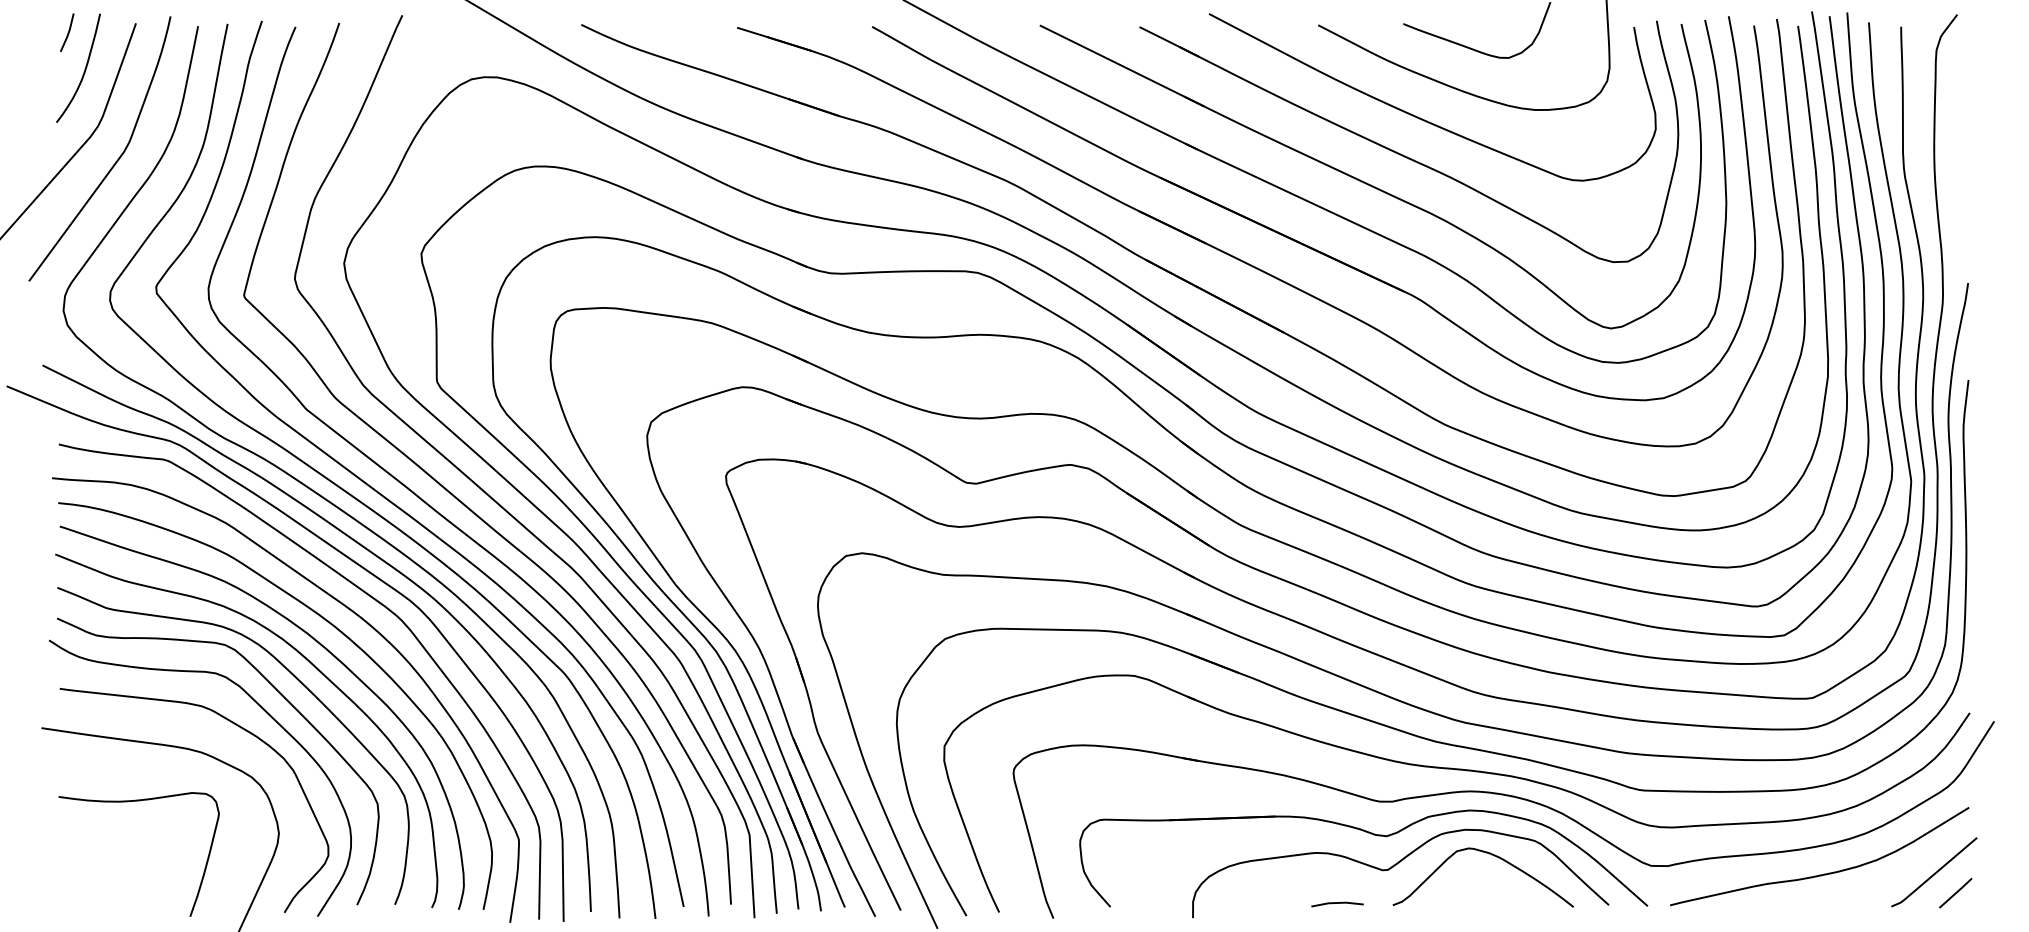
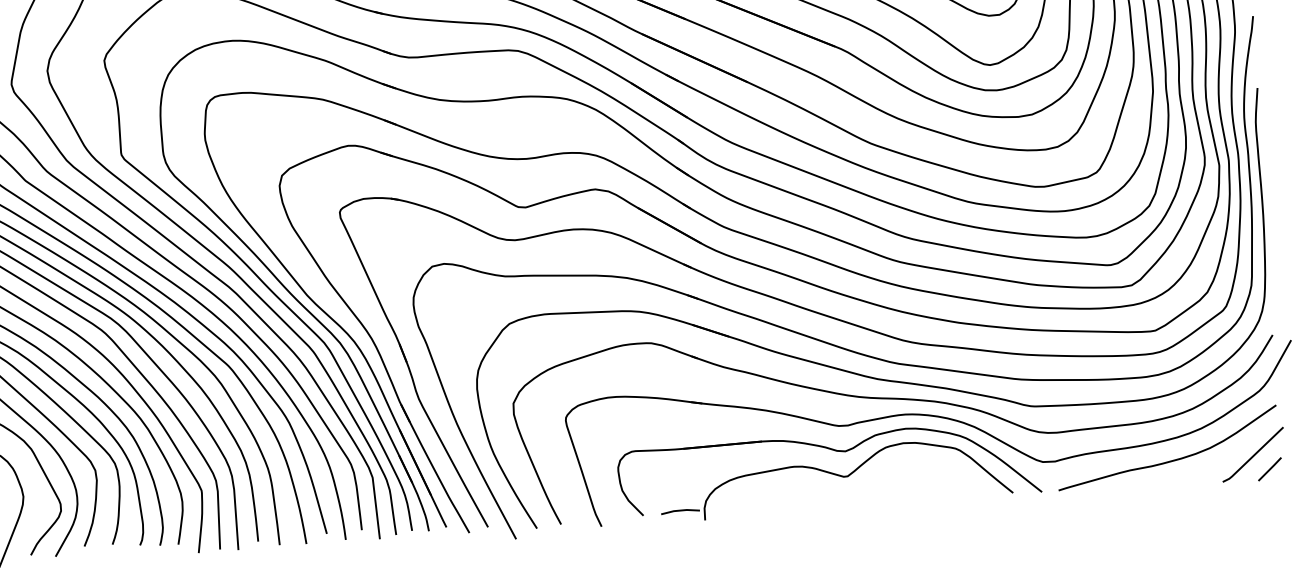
curve: (1491, 855) -> (923, 461), removed
line: (1337, 903) -> (680, 510), moved

